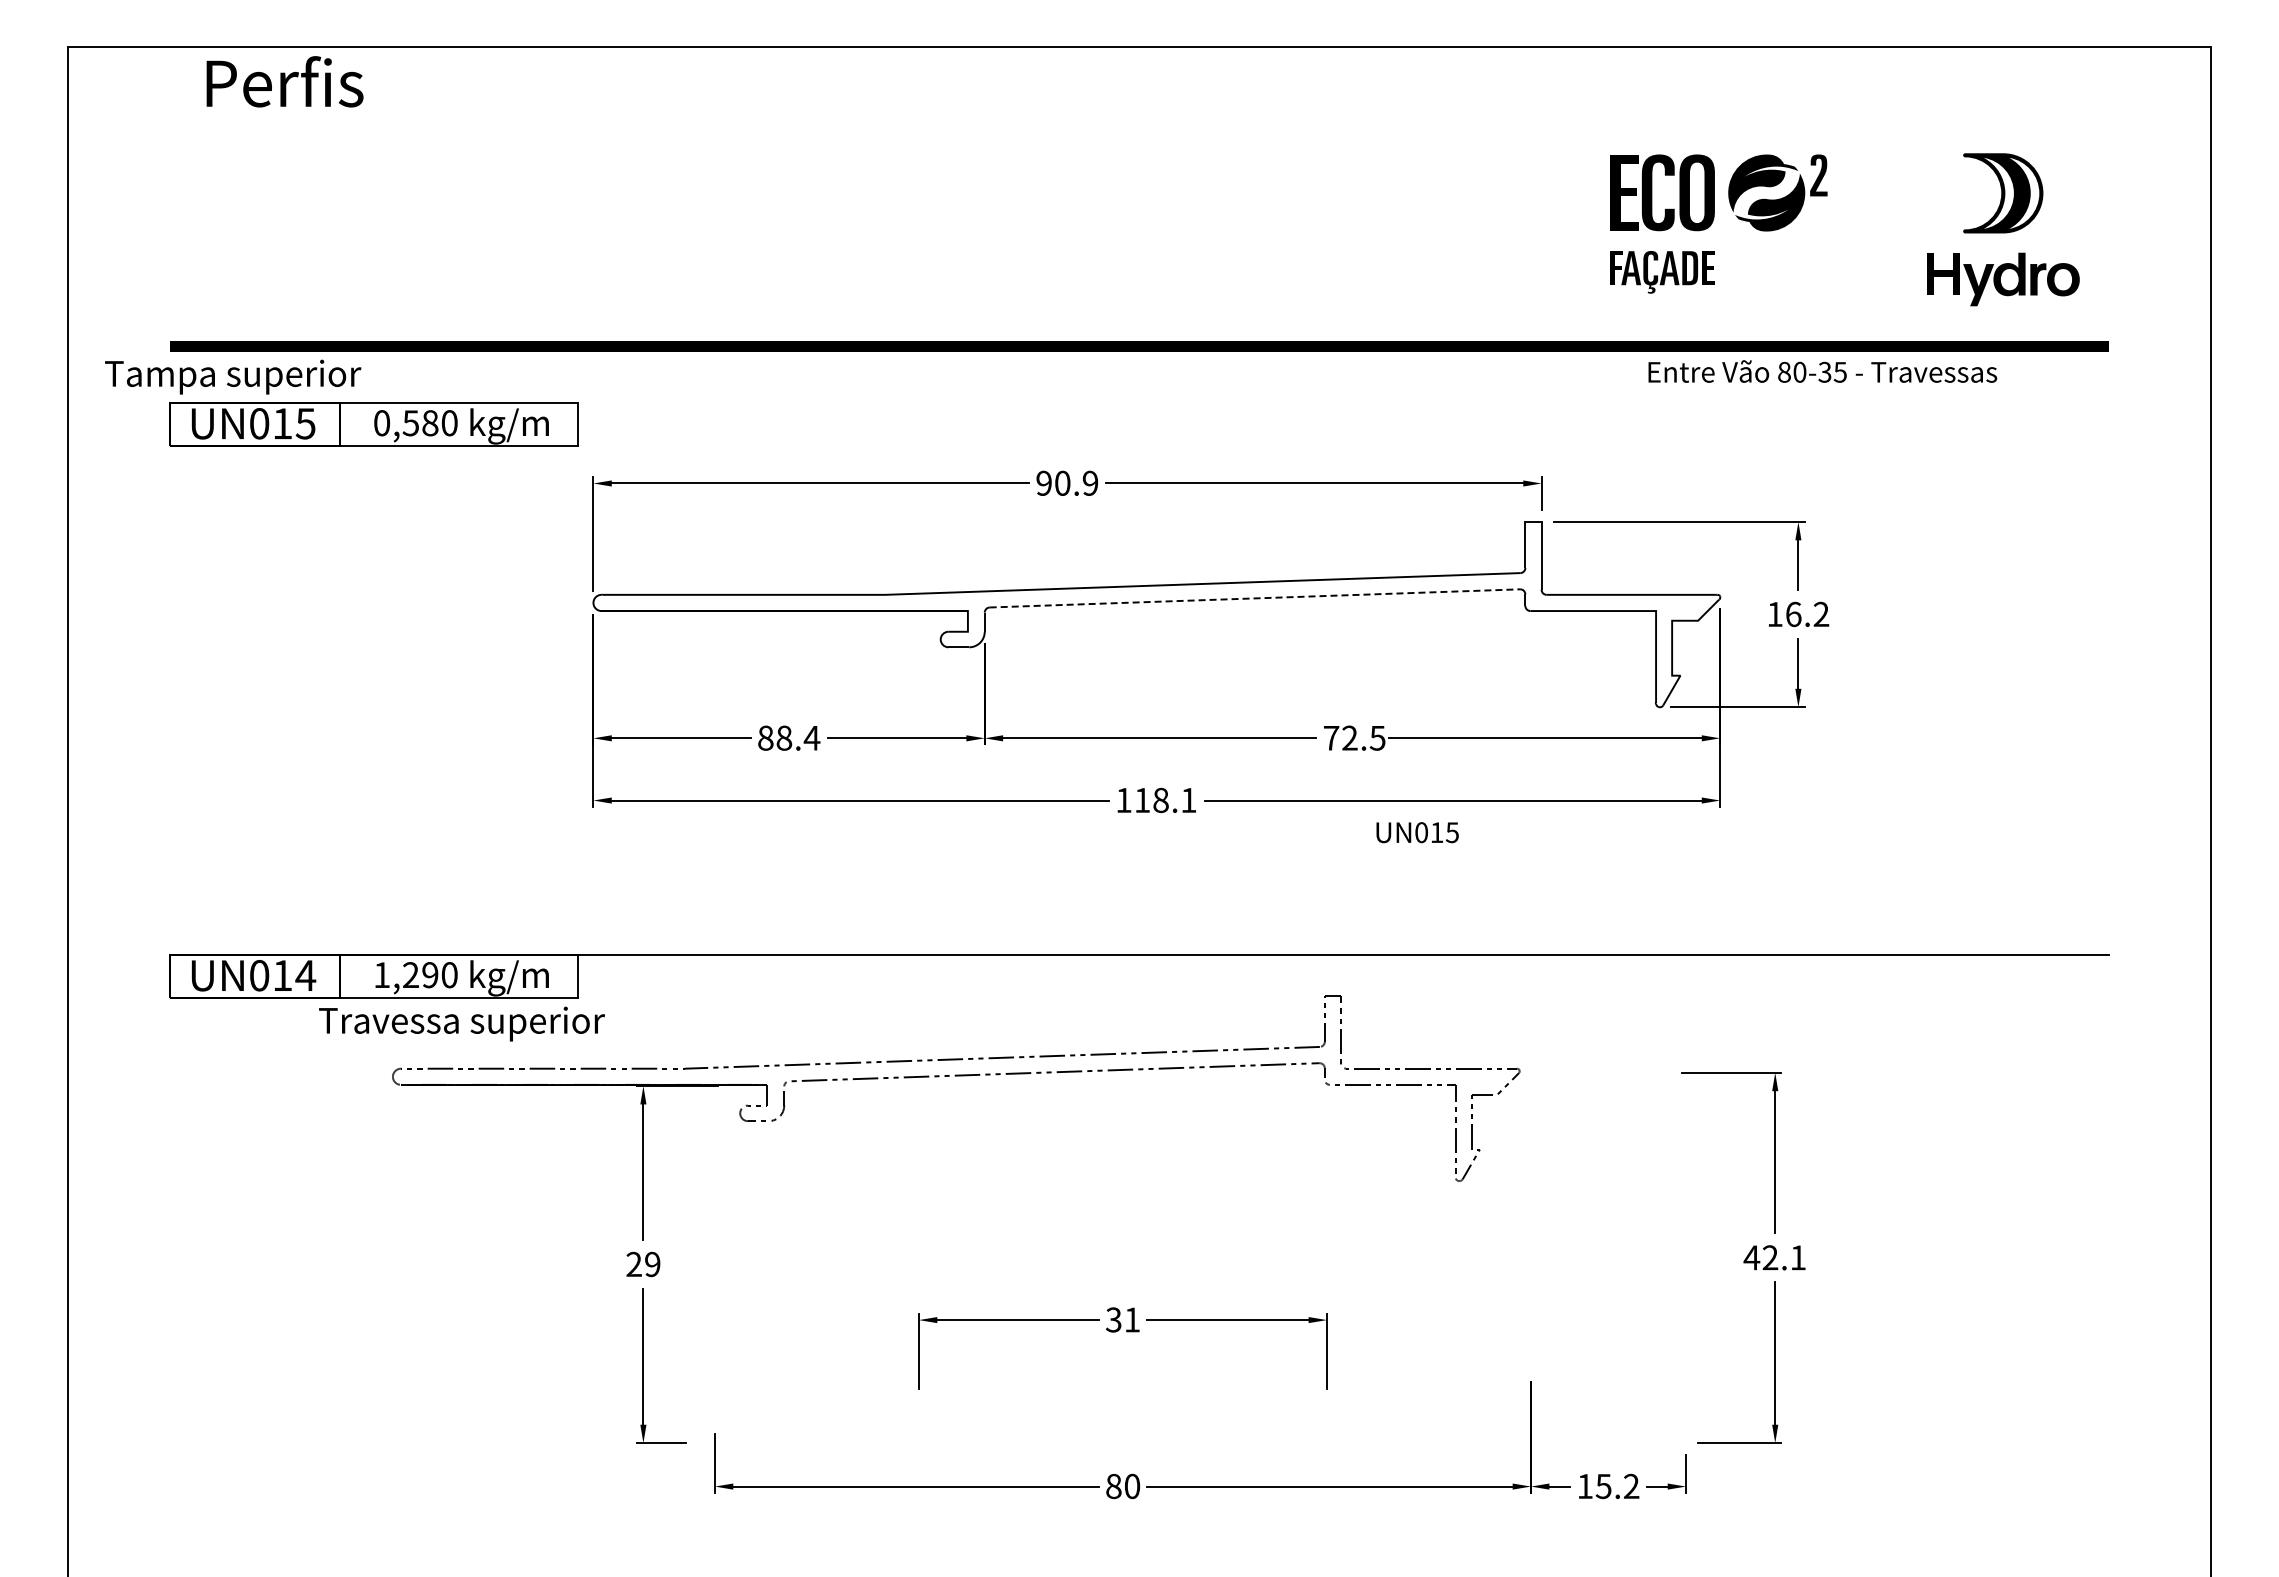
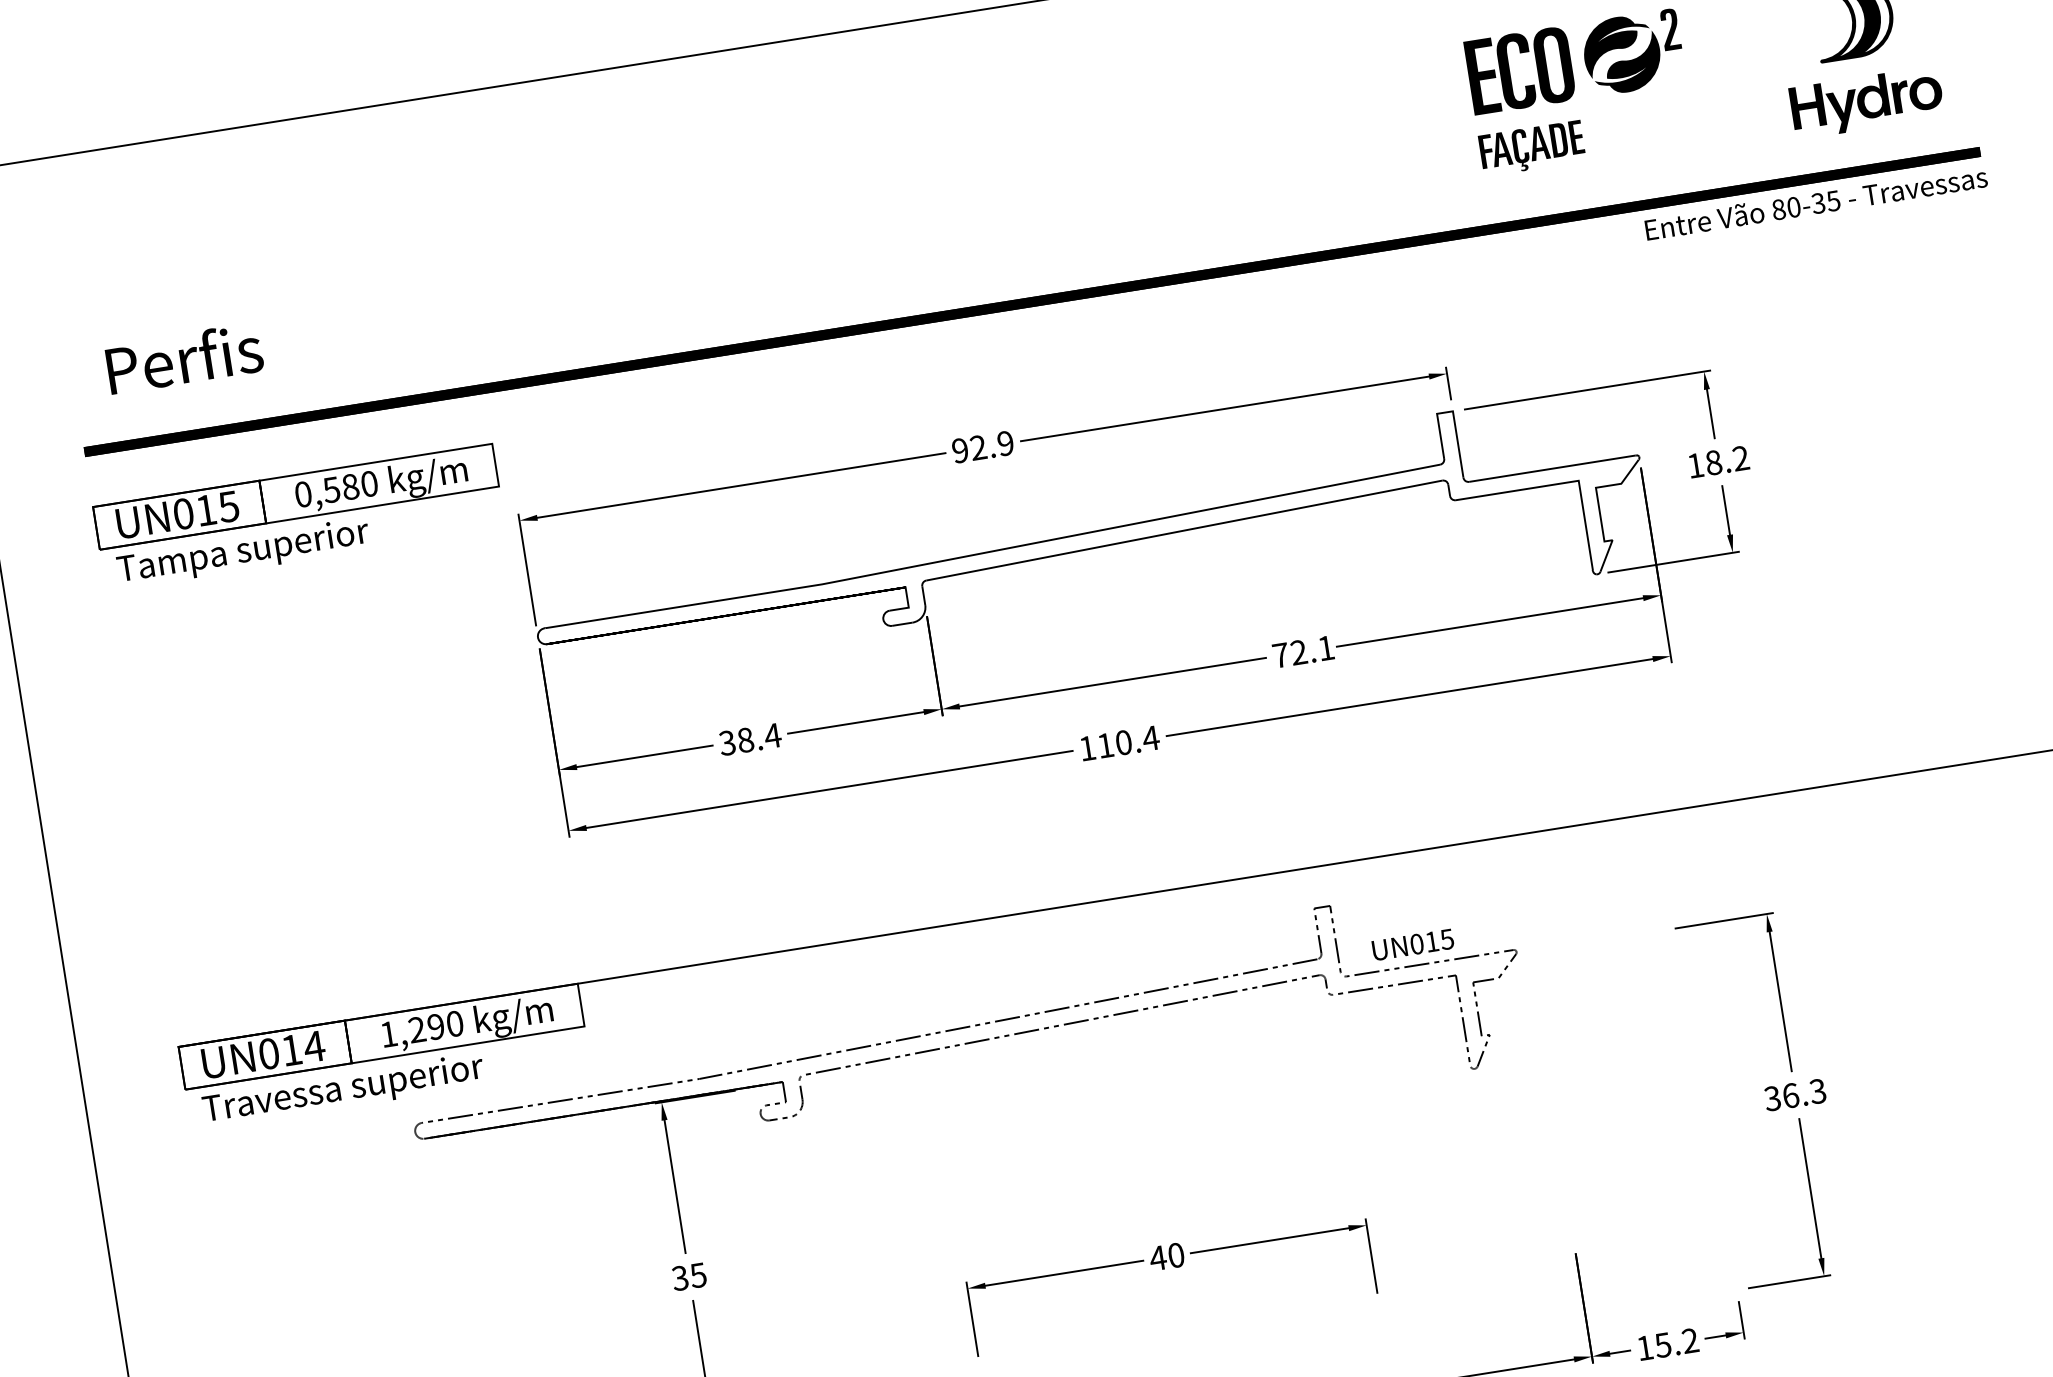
text: (284, 81) -> (183, 358), moved
text: (1822, 371) -> (1815, 203), moved
text: (233, 376) -> (243, 552), moved
text: (1062, 482) -> (978, 447), 90.9 -> 92.9
line: (1255, 598) -> (1184, 530), dashed -> solid
text: (1793, 613) -> (1713, 461), 16.2 -> 18.2
text: (765, 737) -> (727, 742), 88.4 -> 38.4
text: (1377, 738) -> (1325, 648), 72.5 -> 72.1
text: (1175, 800) -> (1137, 740), 118.1 -> 110.4
text: (1417, 832) -> (1412, 944), moved
text: (461, 1023) -> (343, 1090), moved
text: (1774, 1257) -> (1794, 1094), 42.1 -> 36.3
text: (643, 1264) -> (689, 1276), 29 -> 35
text: (1122, 1319) -> (1166, 1256), 31 -> 40

